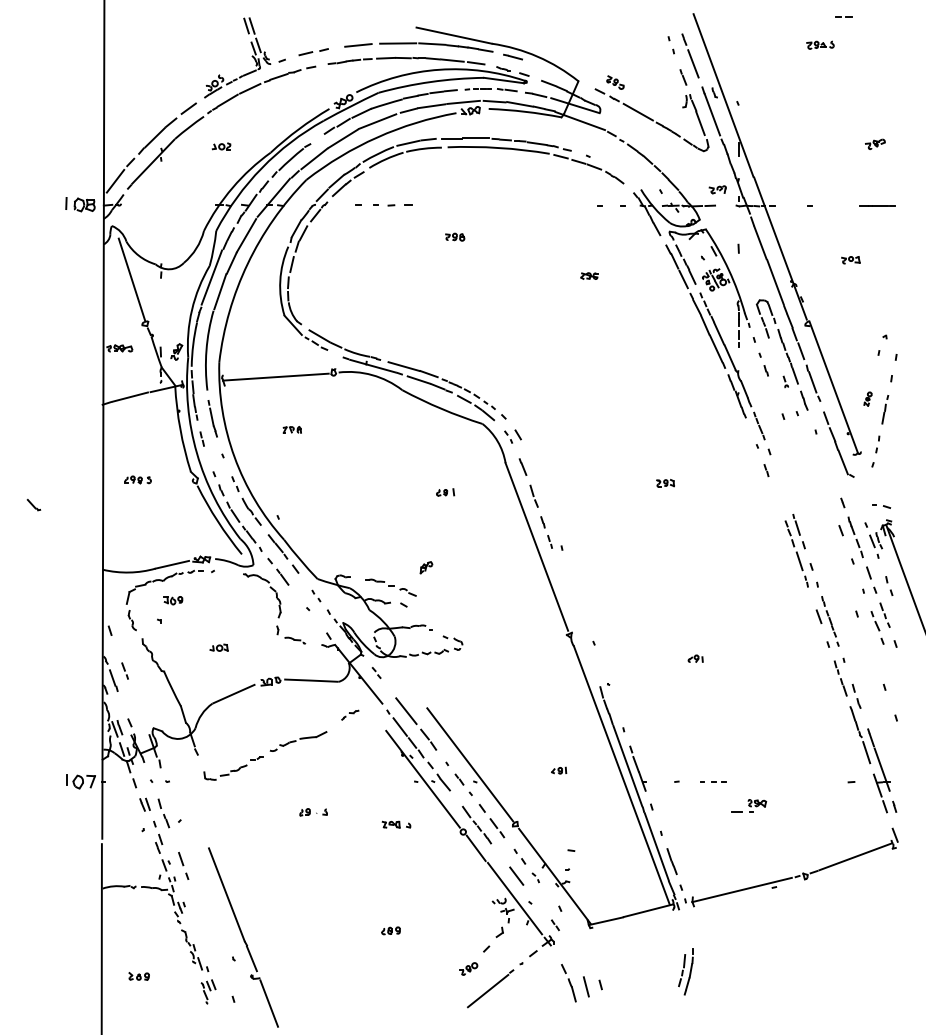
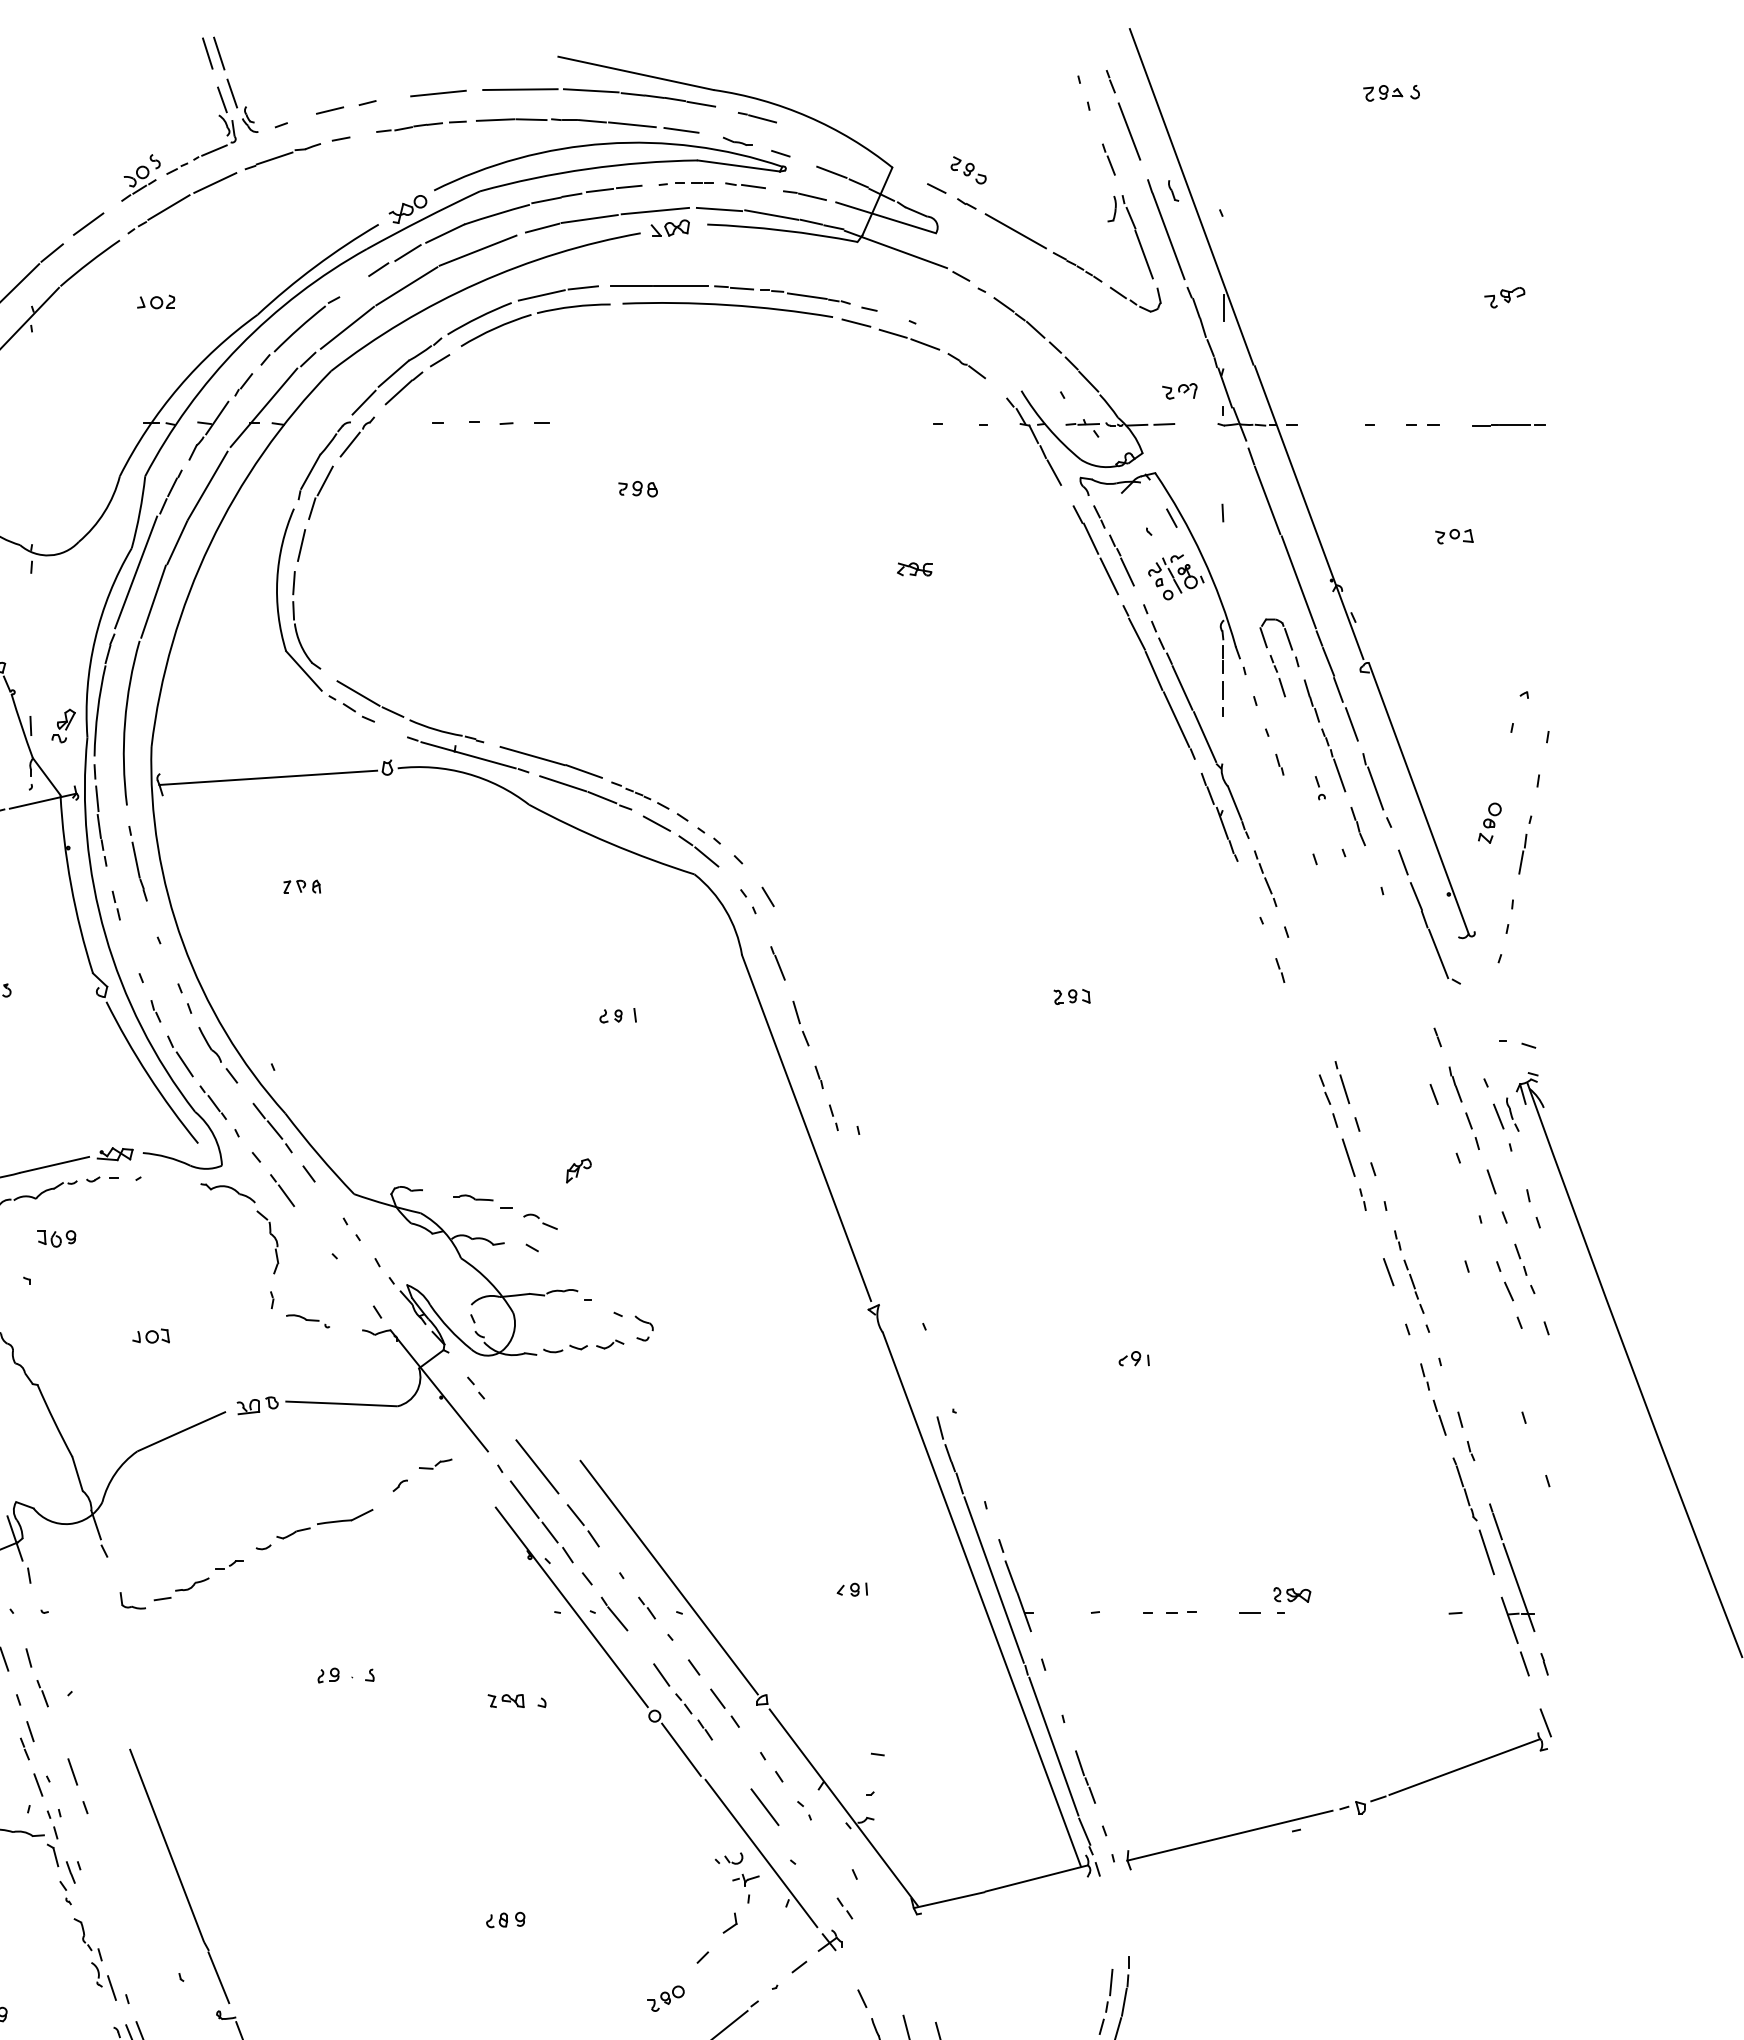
line: (841, 16) -> (1418, 423), moved
part: (867, 398) -> (1488, 821), size x1.43
part: (350, 714) -> (422, 1473), size x1.67
part: (749, 805) -> (1276, 1599), moved

